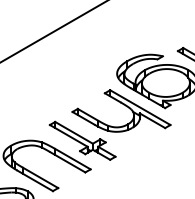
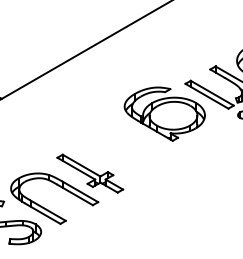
part: (121, 110) -> (129, 143), removed

